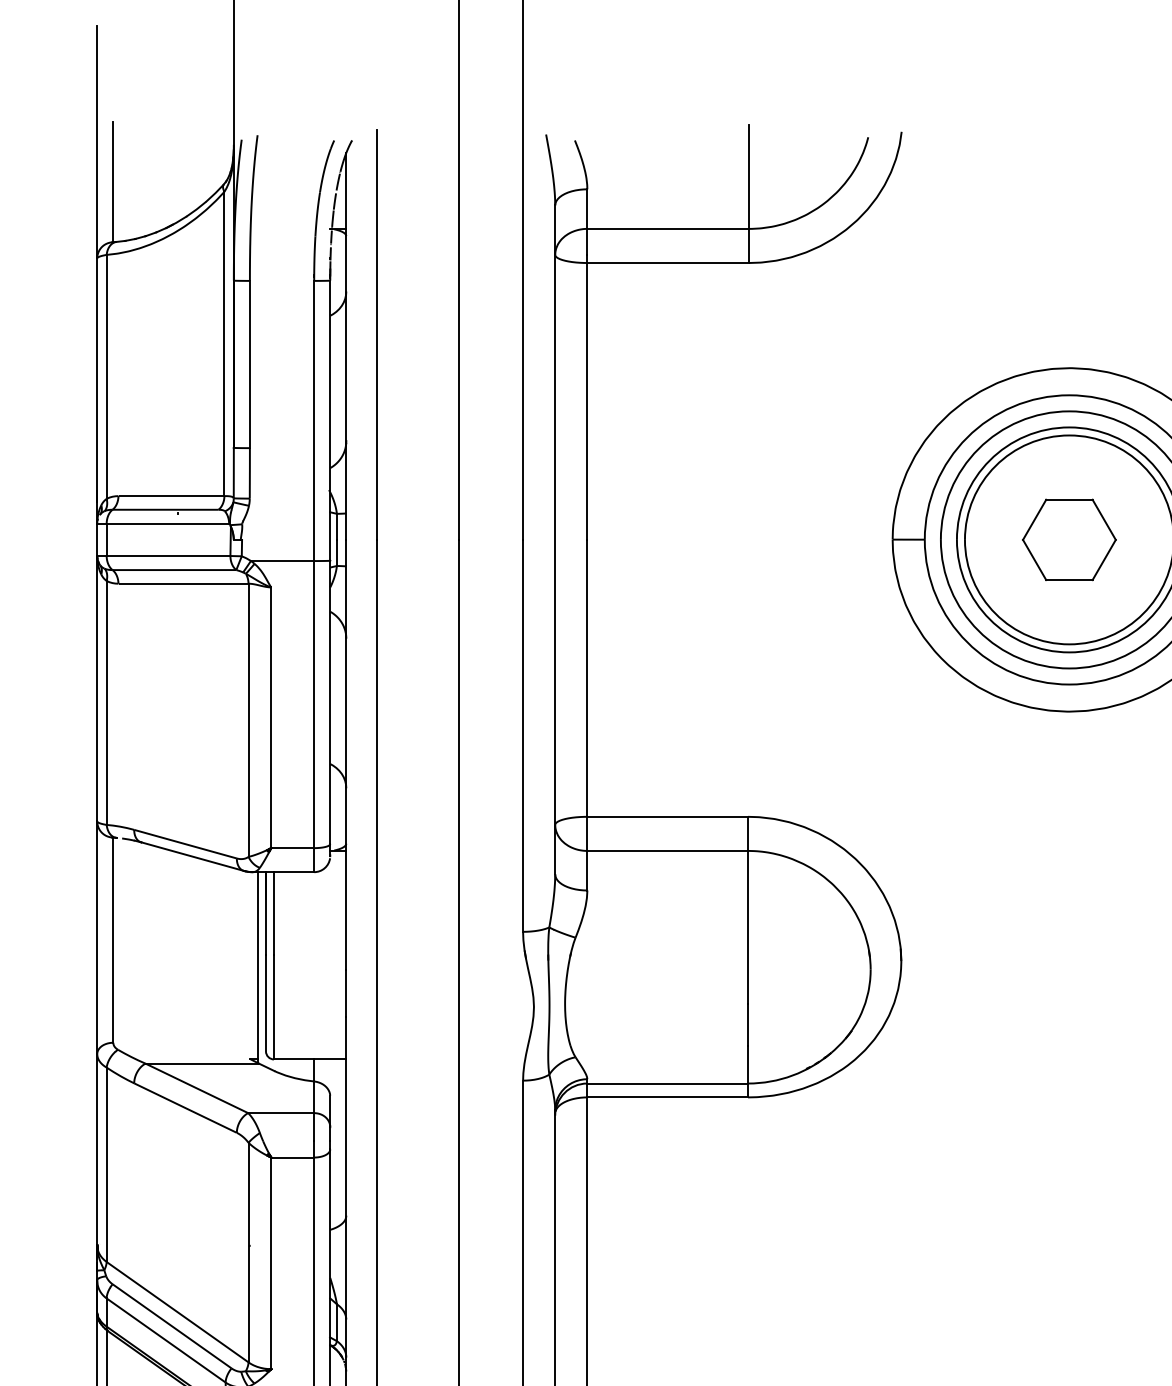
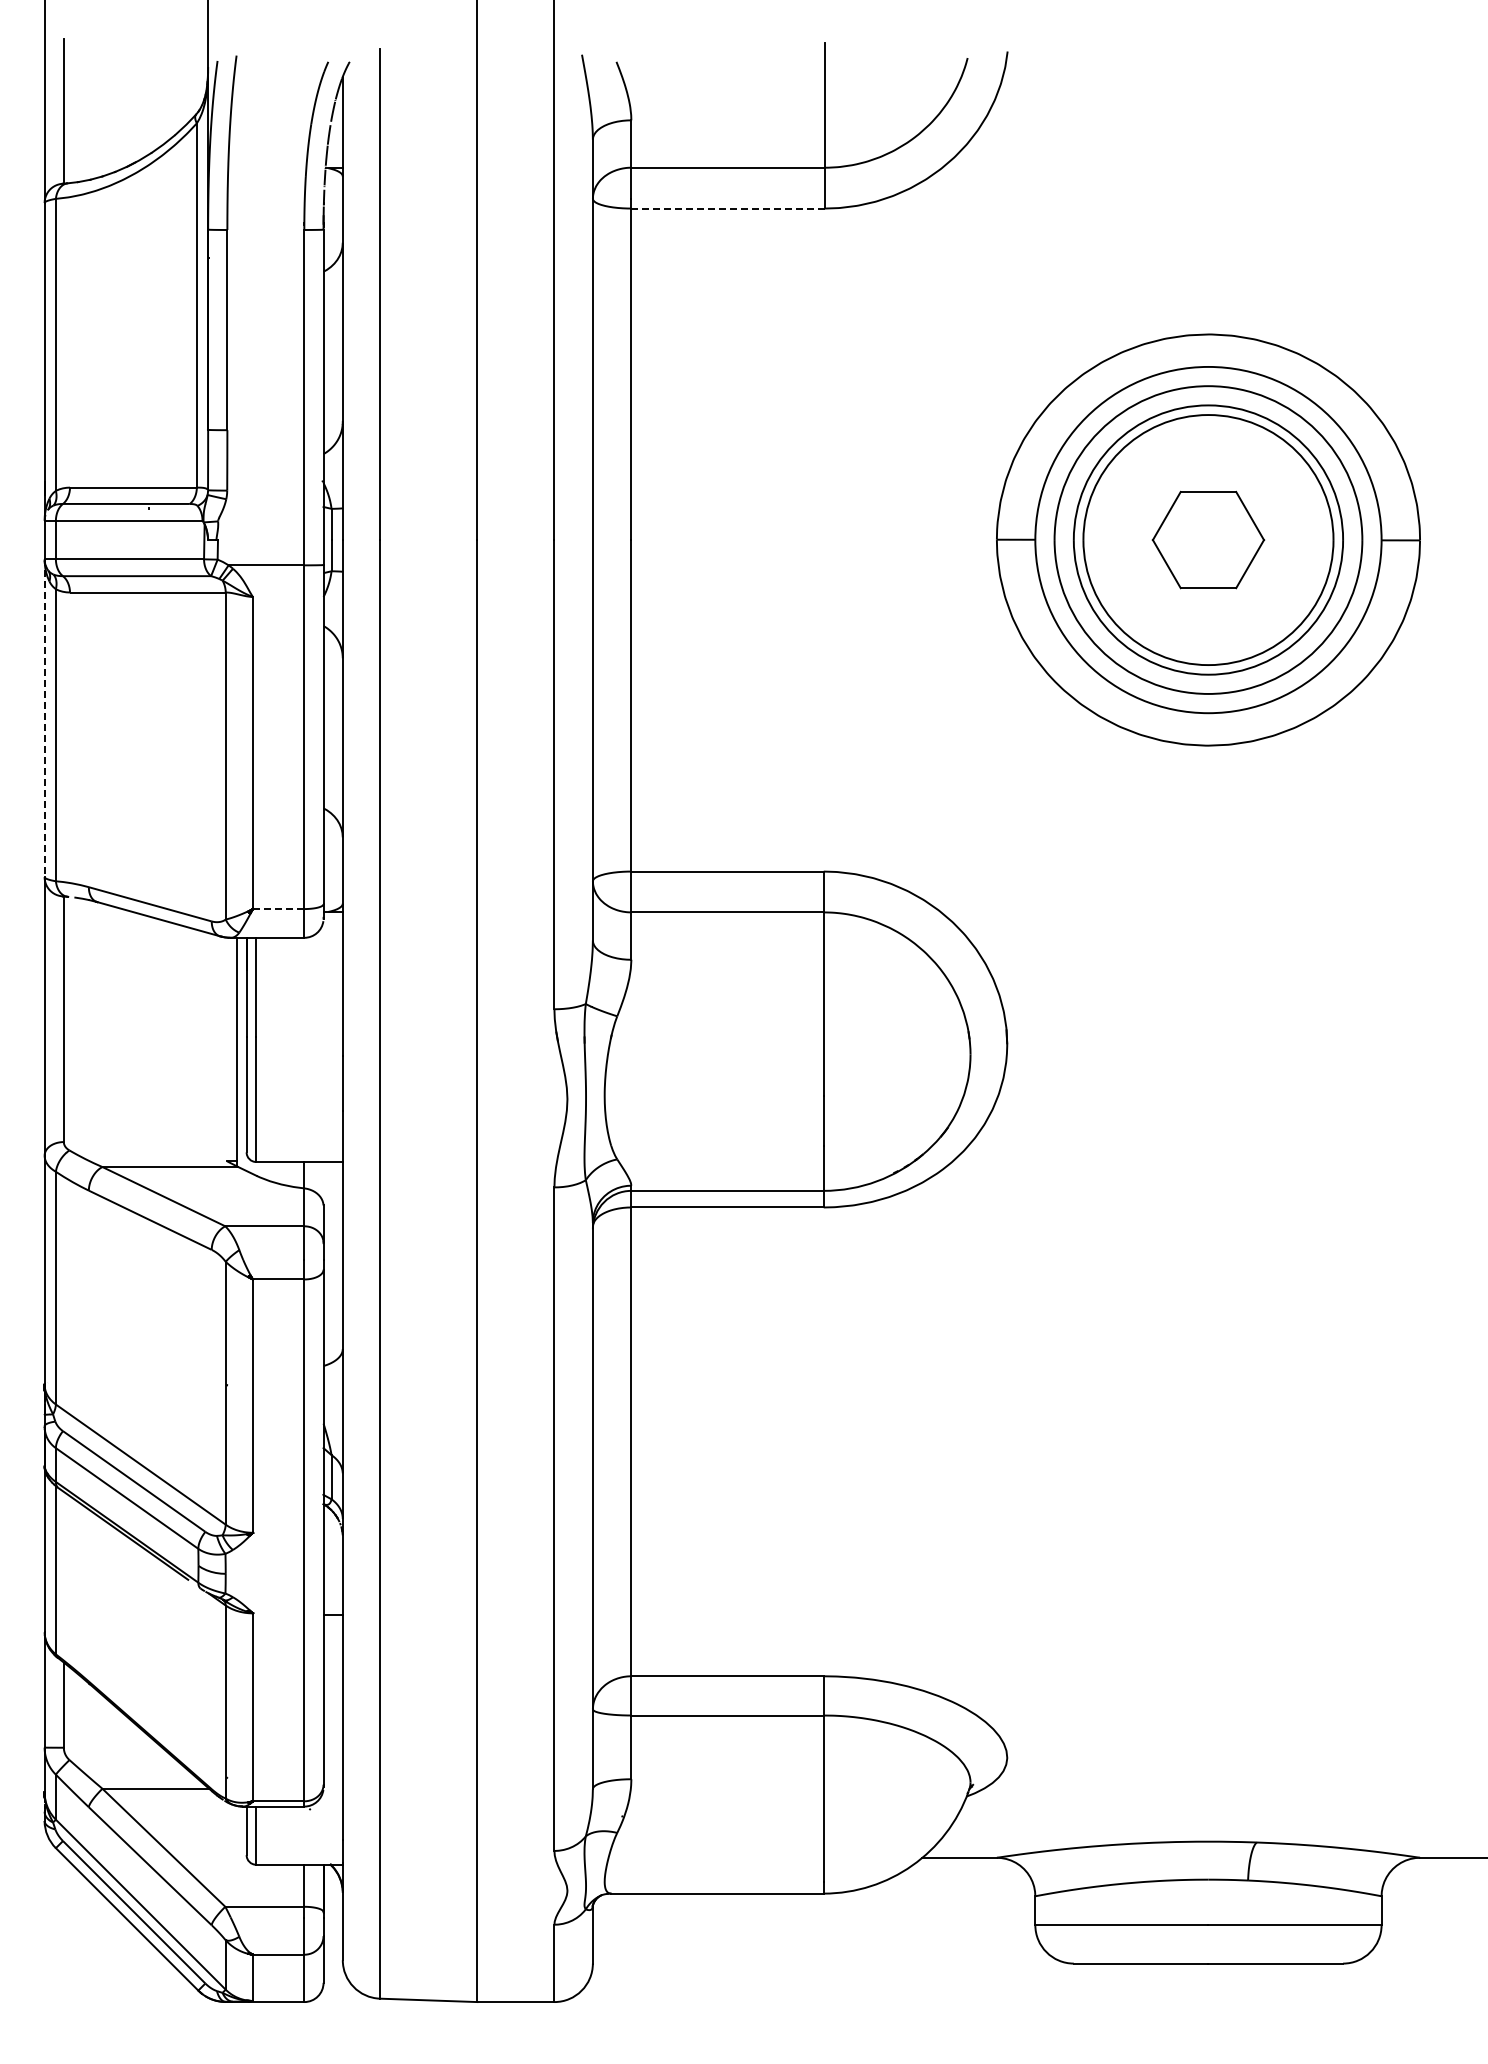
line: (668, 262) -> (728, 208), solid -> dashed
line: (97, 688) -> (44, 718), solid -> dashed
line: (292, 848) -> (278, 909), solid -> dashed

